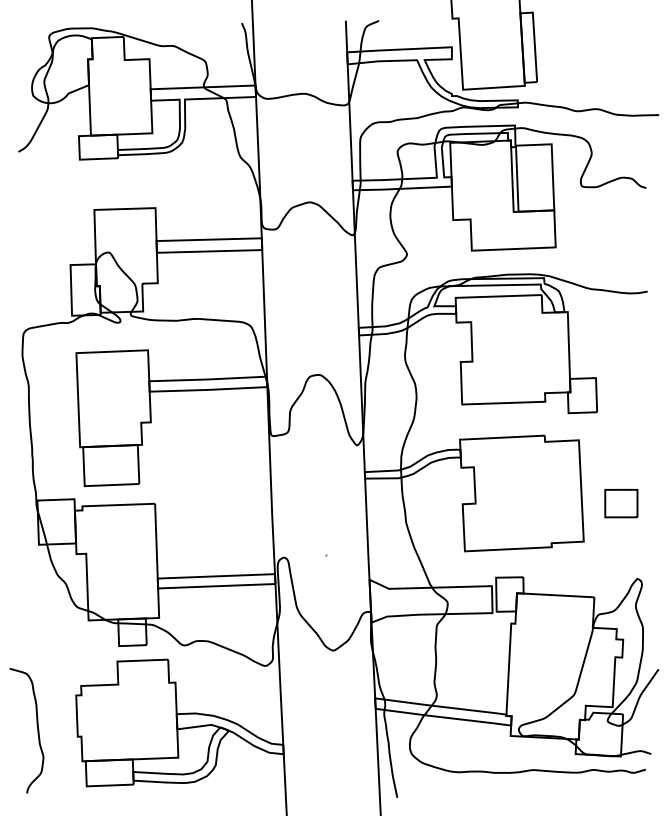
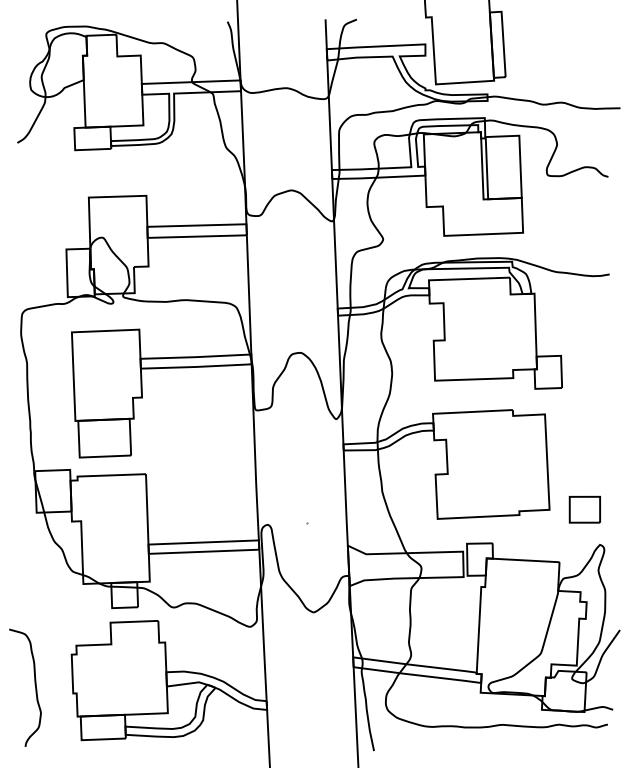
part: (621, 503) -> (585, 509), moved

